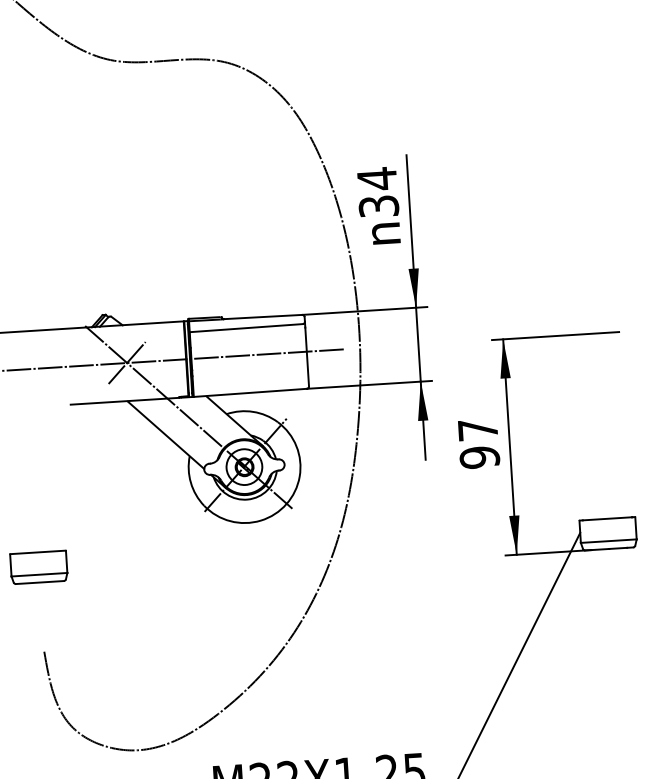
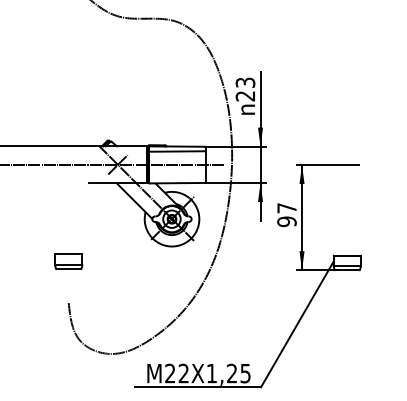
text: (378, 192) -> (245, 89), 34 -> 23

